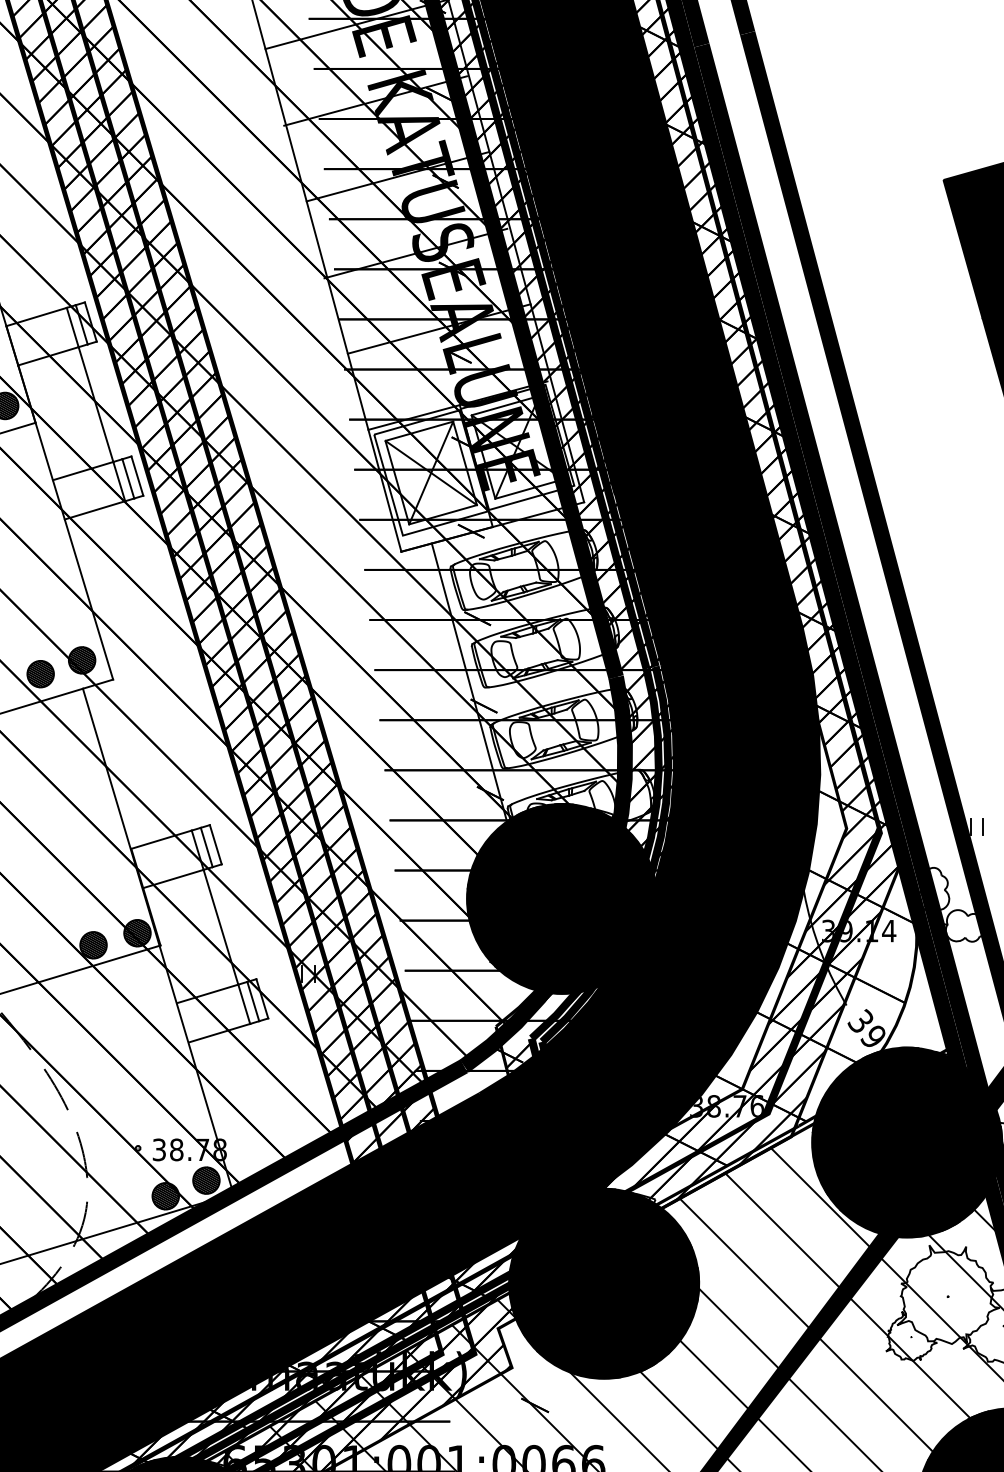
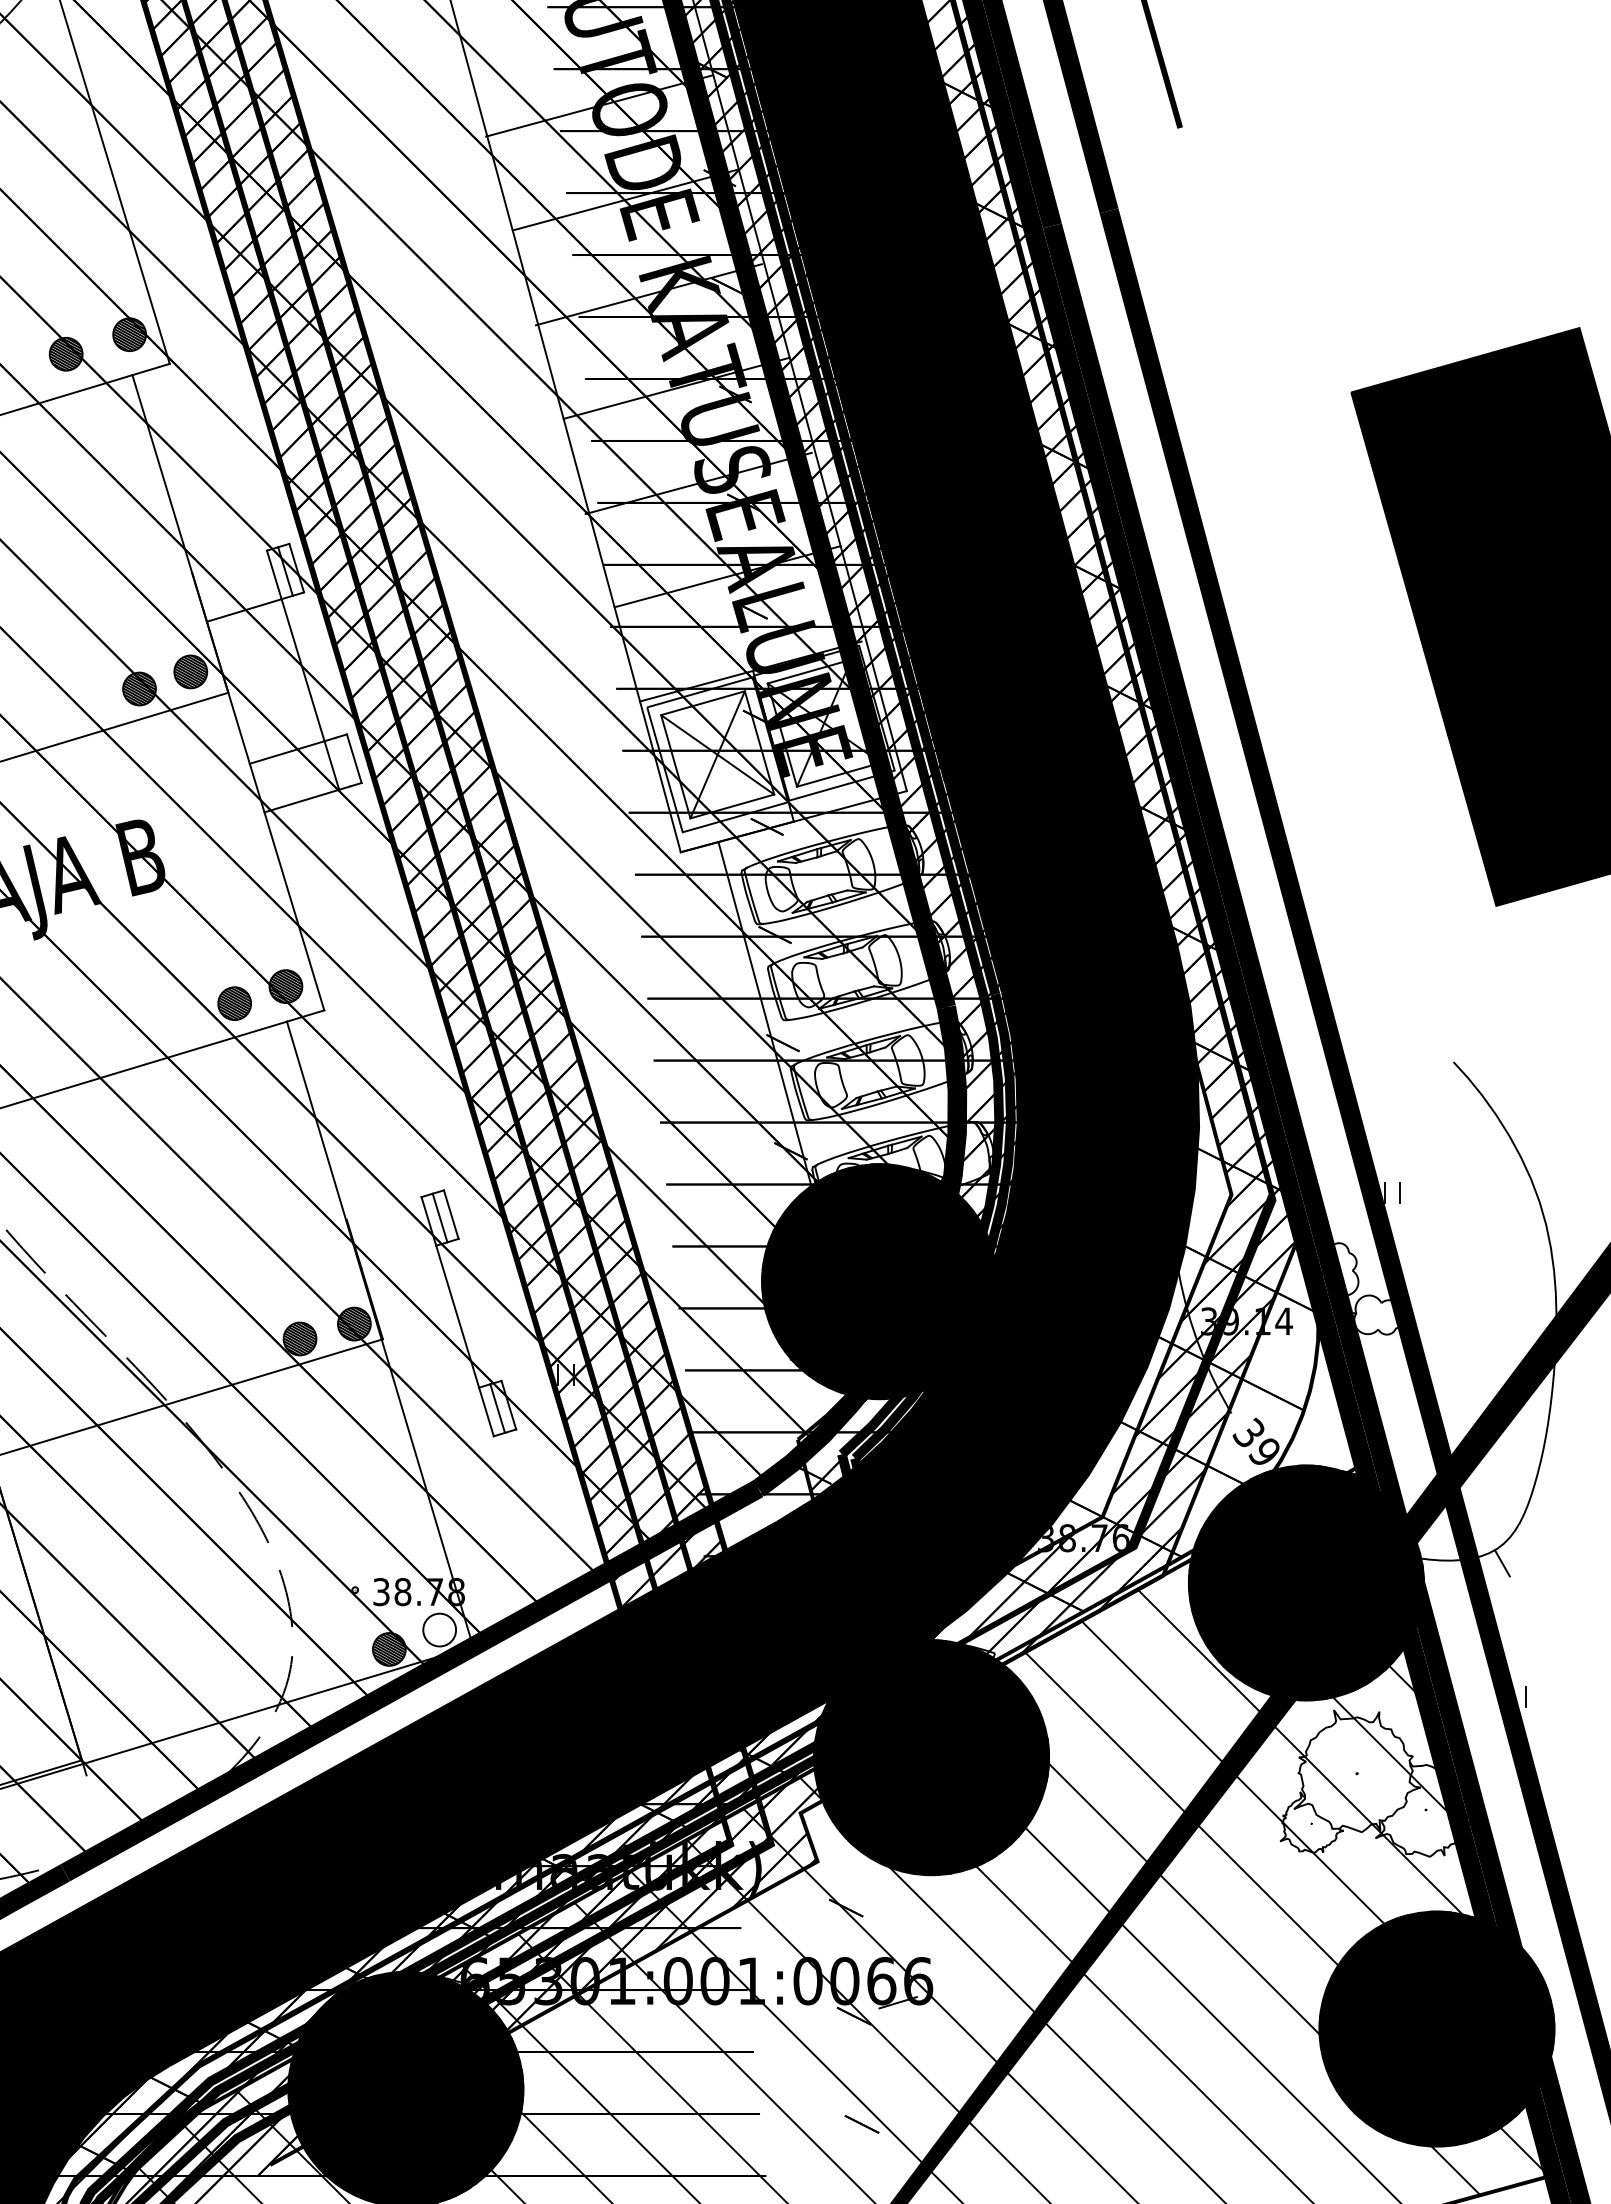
line: (36, 316) -> (229, 561), removed
line: (127, 478) -> (342, 761), removed
line: (161, 839) -> (383, 1208), removed
line: (173, 878) -> (398, 1256), removed
line: (207, 993) -> (441, 1398), removed
line: (220, 1033) -> (456, 1447), removed
hatch: (206, 1180) -> (439, 1629), removed

